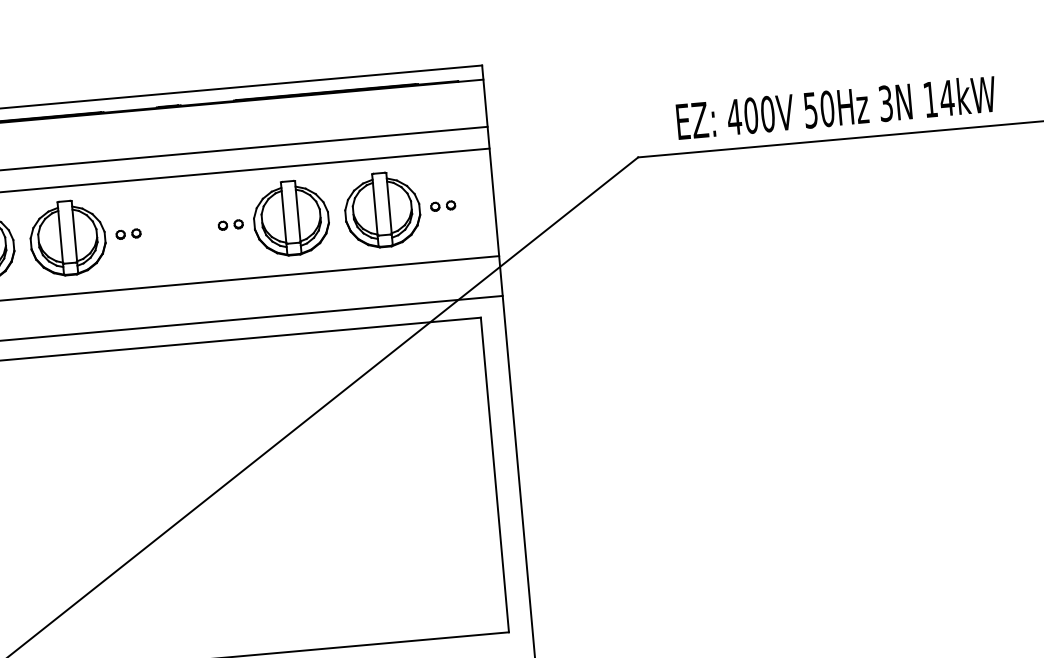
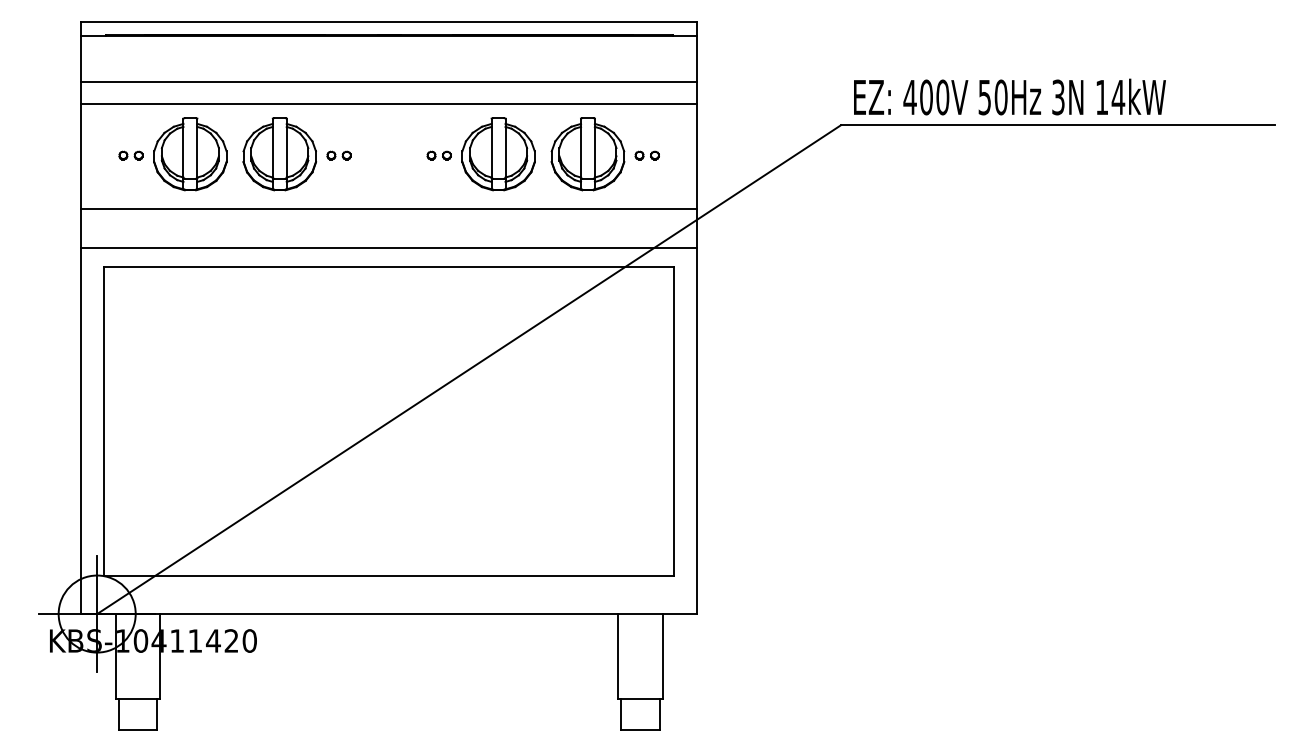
text: (835, 107) -> (1009, 96), moved

